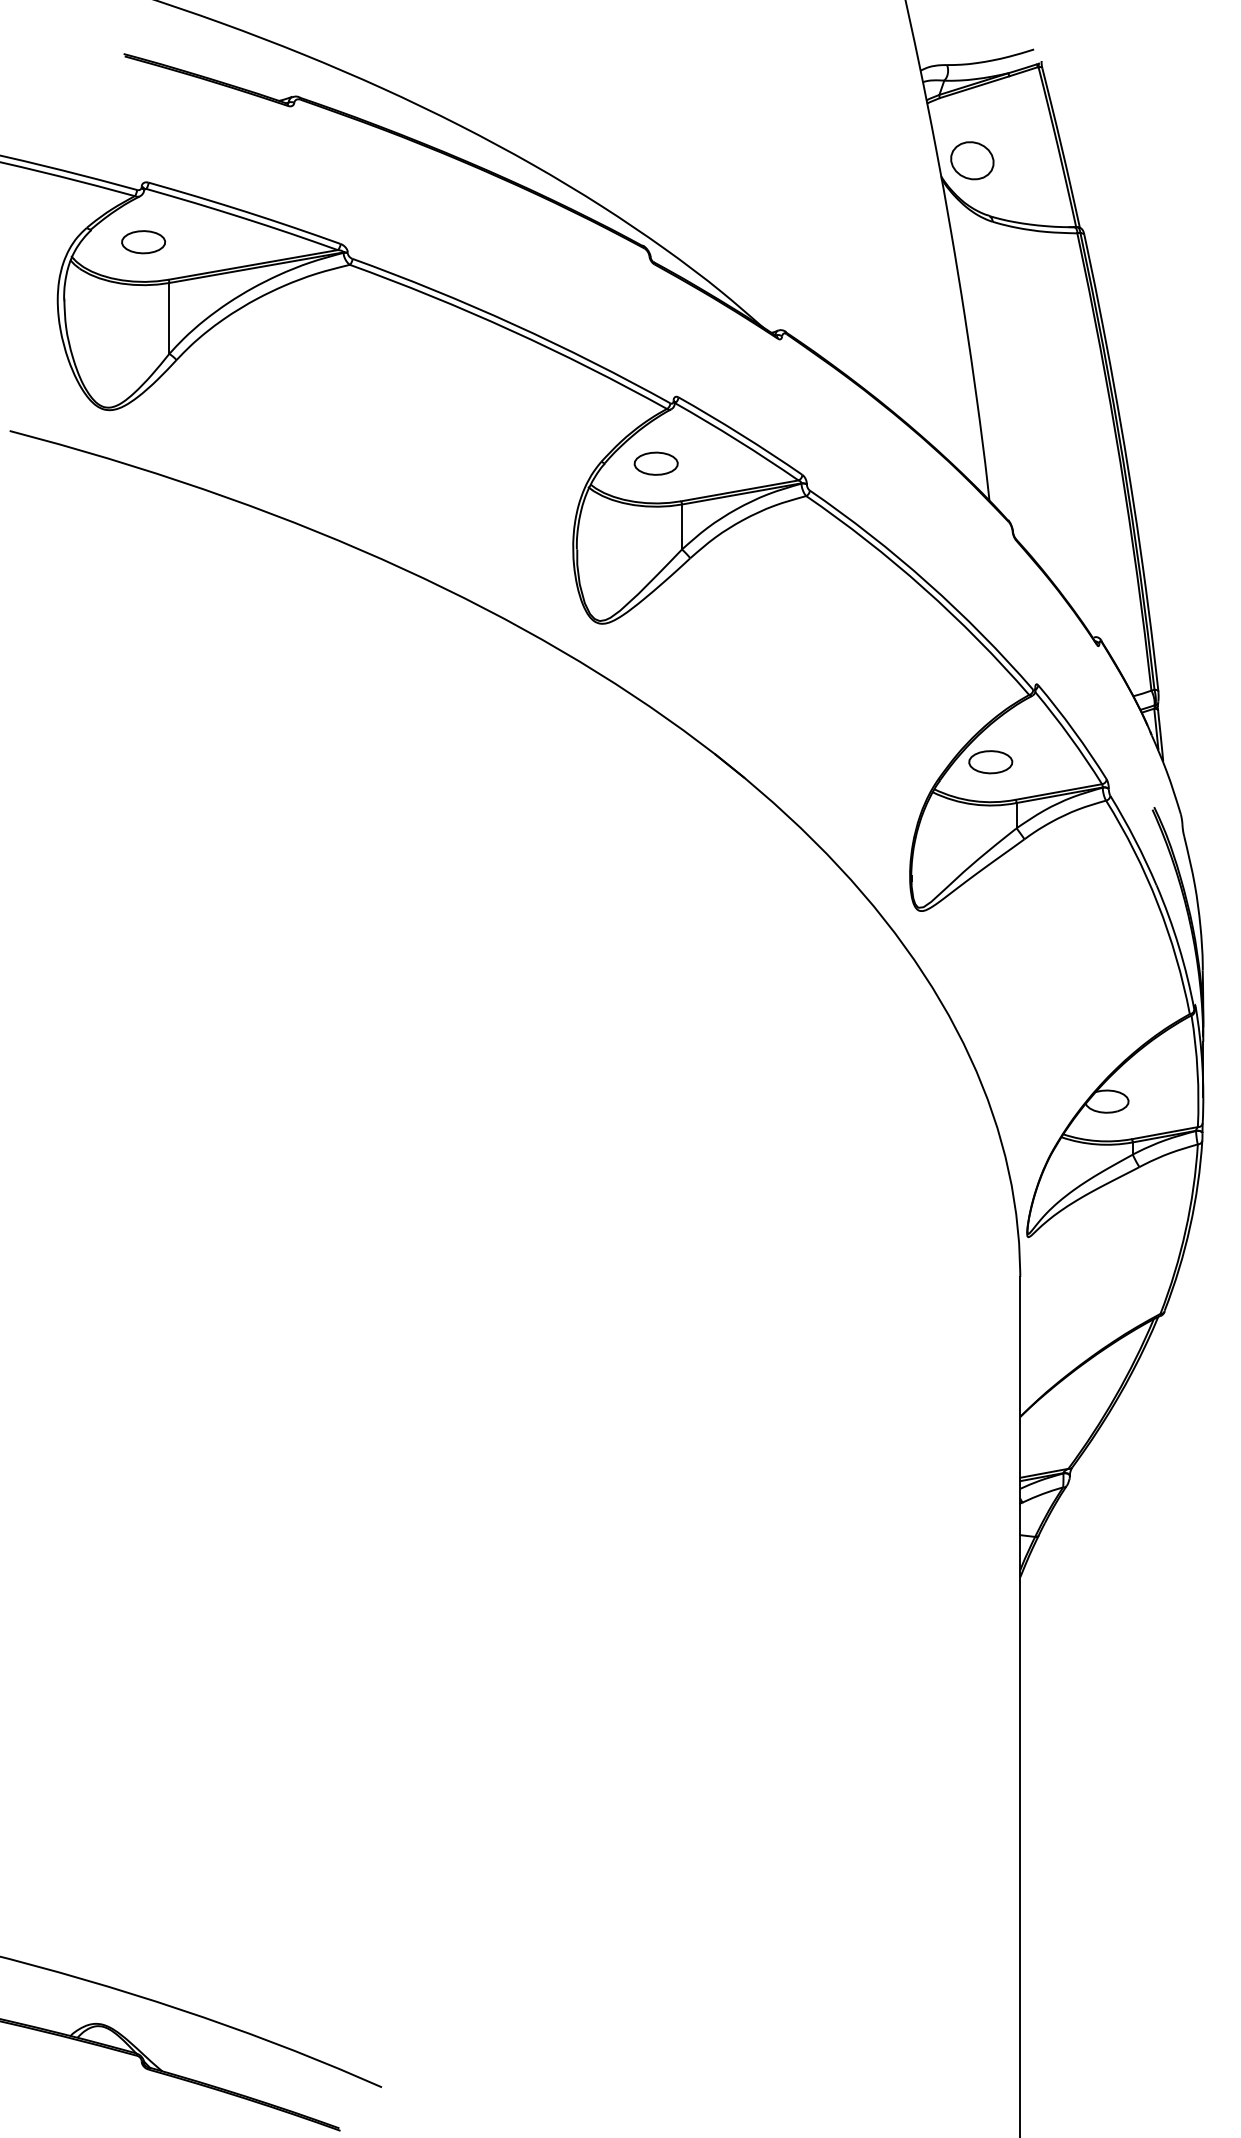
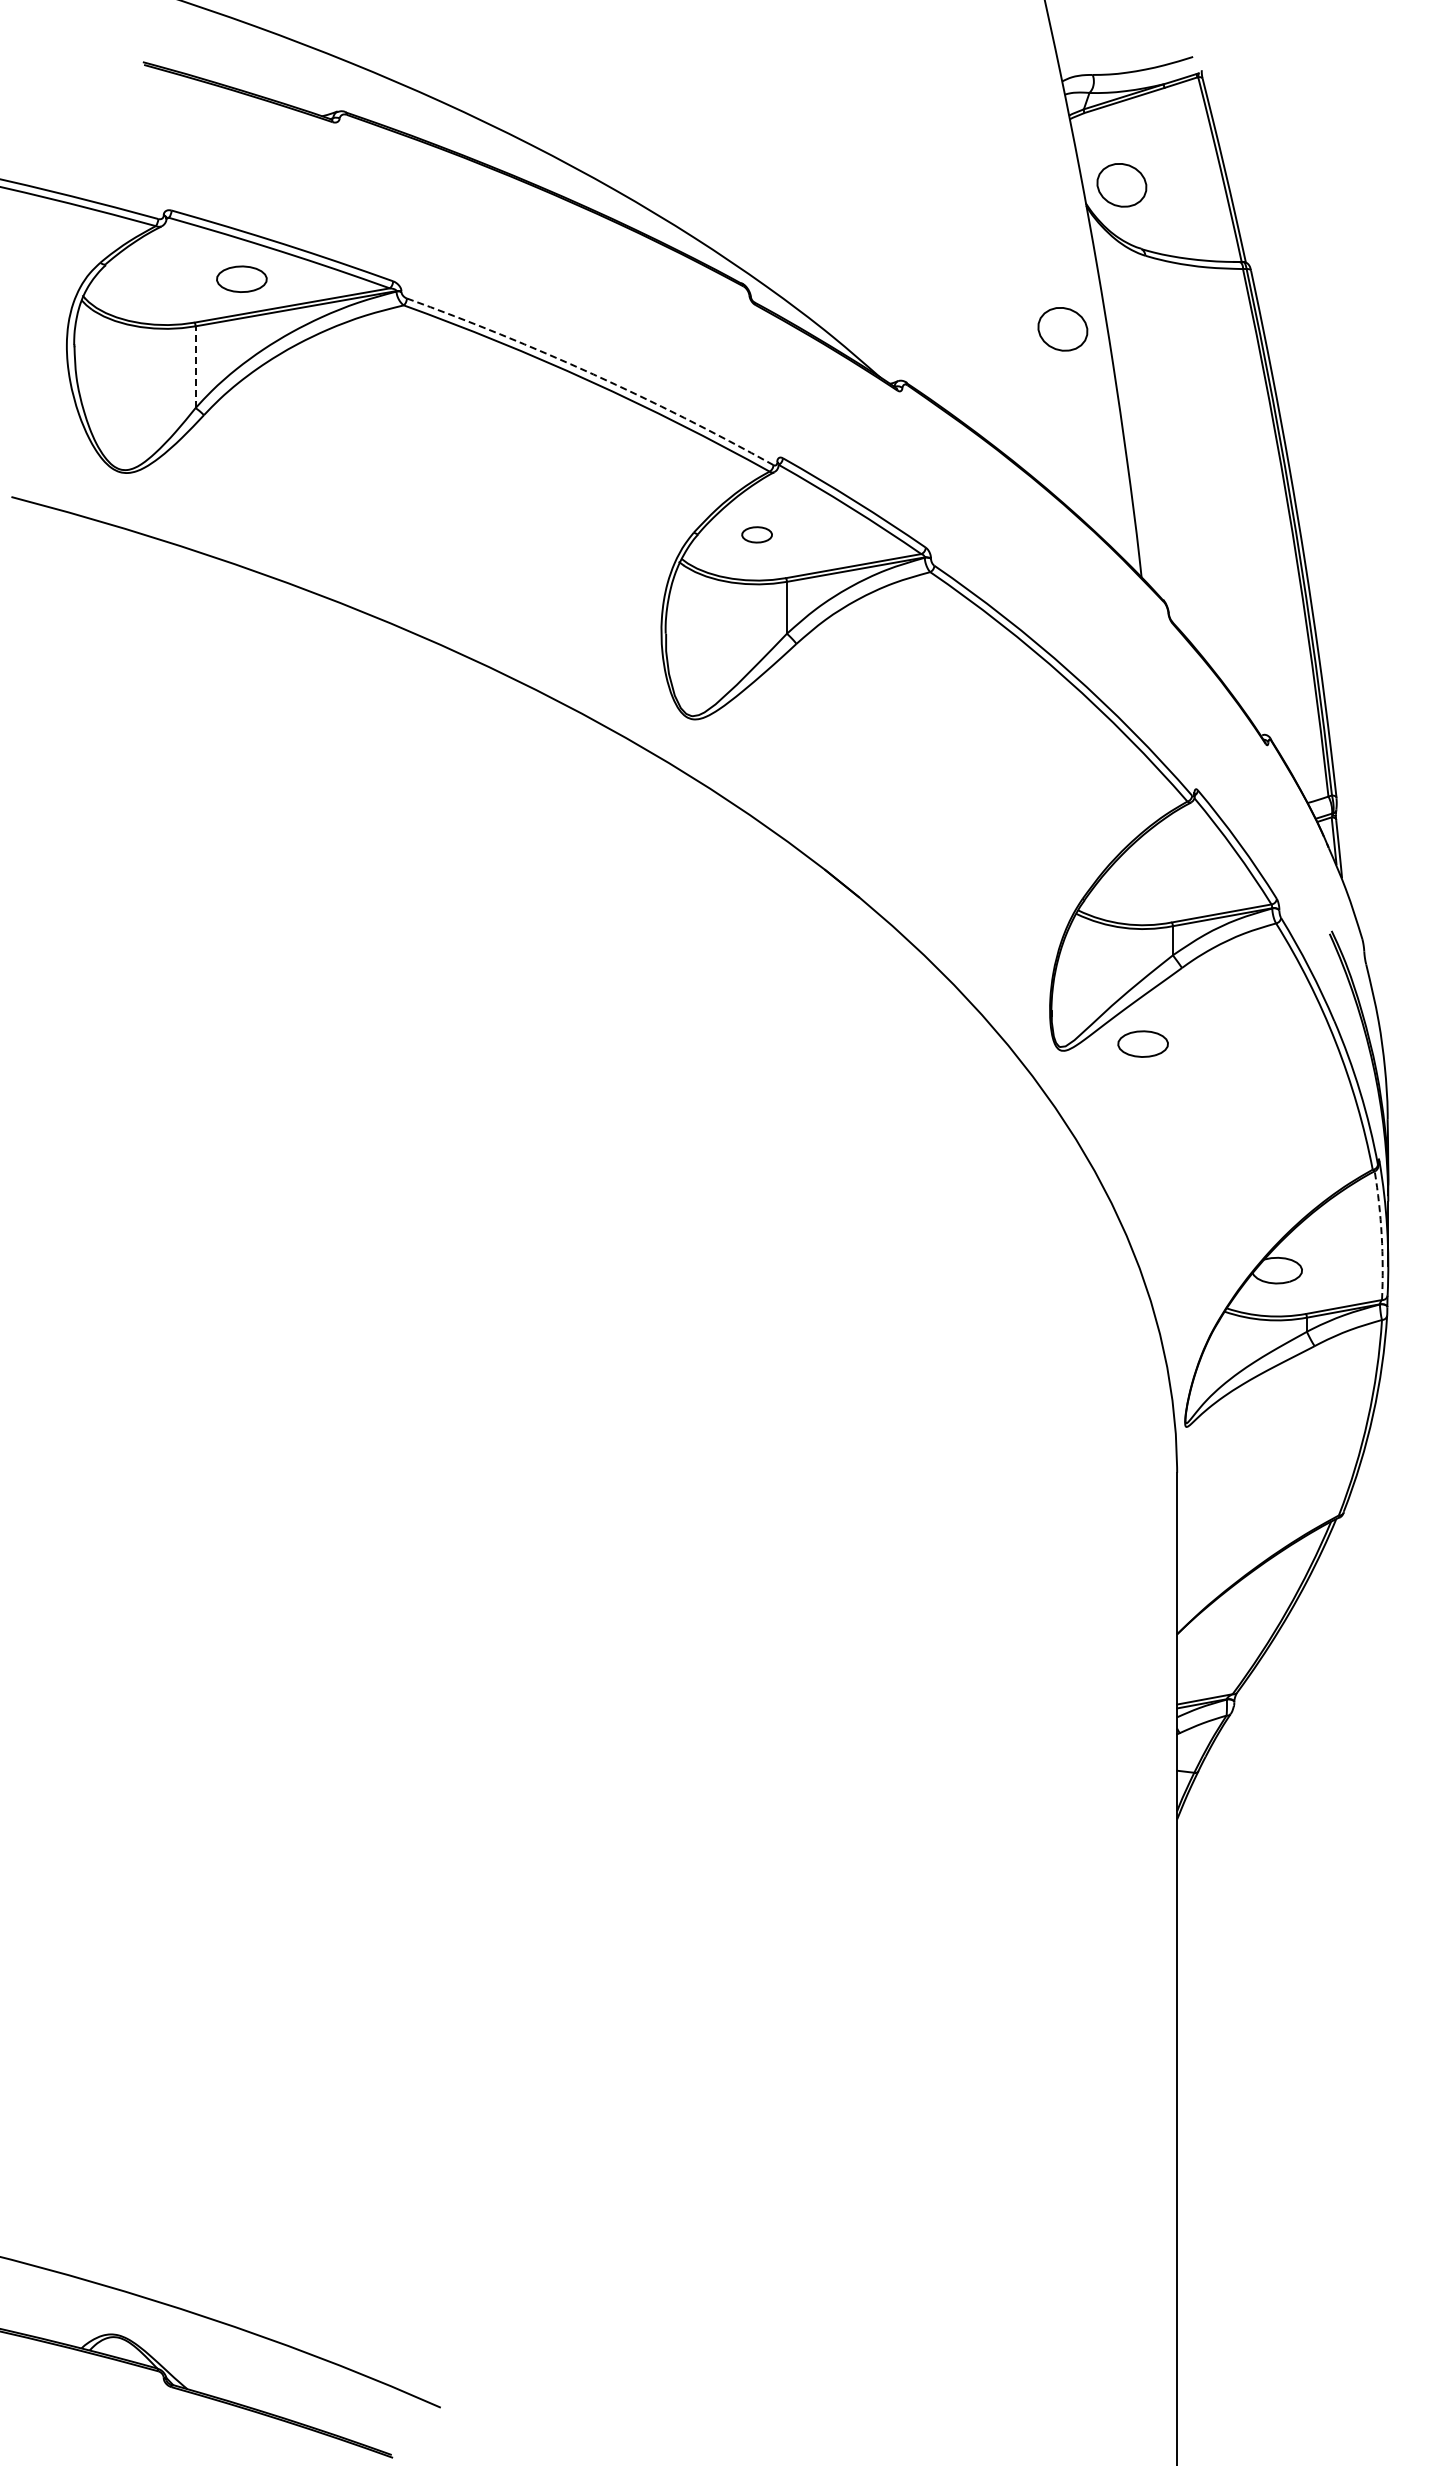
part: (143, 241) -> (241, 278), moved
part: (920, 285) -> (1062, 329), added
line: (169, 318) -> (195, 367), solid -> dashed
arc: (514, 324) -> (593, 374), solid -> dashed
part: (655, 463) -> (756, 534), size x0.6
part: (990, 761) -> (1142, 1043), moved
arc: (1197, 1071) -> (1381, 1235), solid -> dashed

